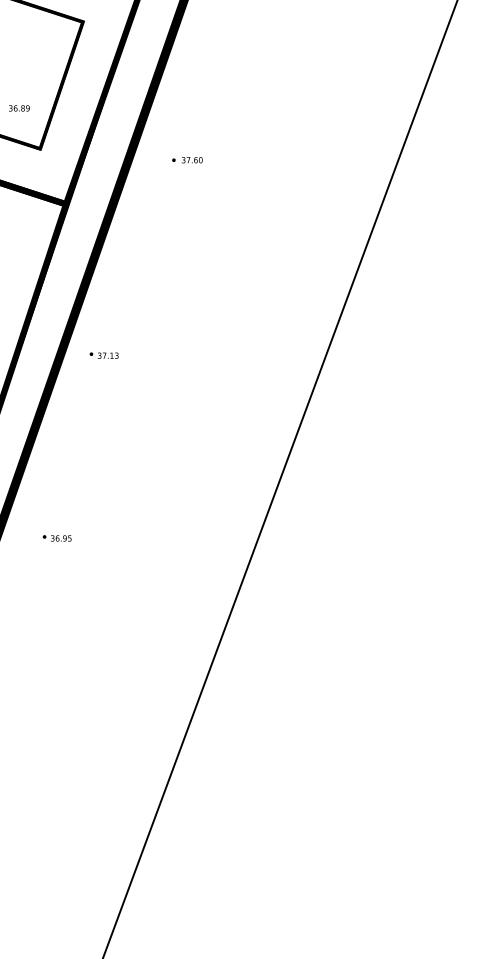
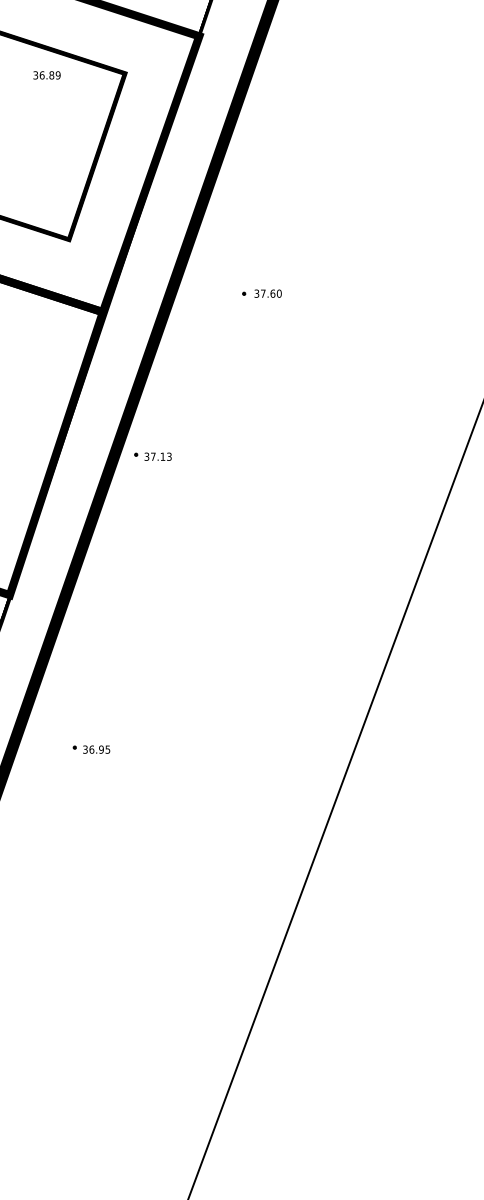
text: (19, 108) -> (47, 75), moved
part: (187, 160) -> (261, 294), moved
part: (103, 355) -> (151, 456), moved

